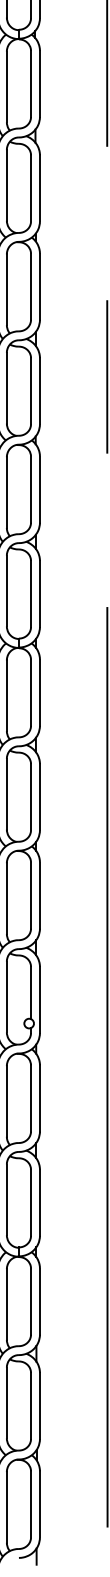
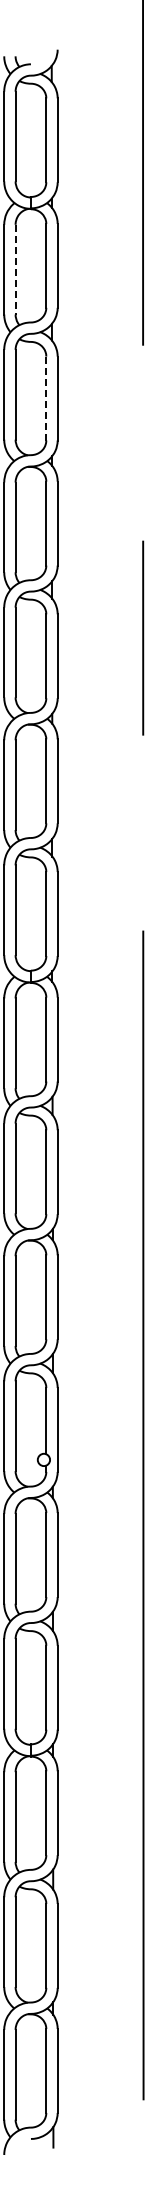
line: (6, 86) -> (15, 269), solid -> dashed
line: (31, 188) -> (46, 398), solid -> dashed

